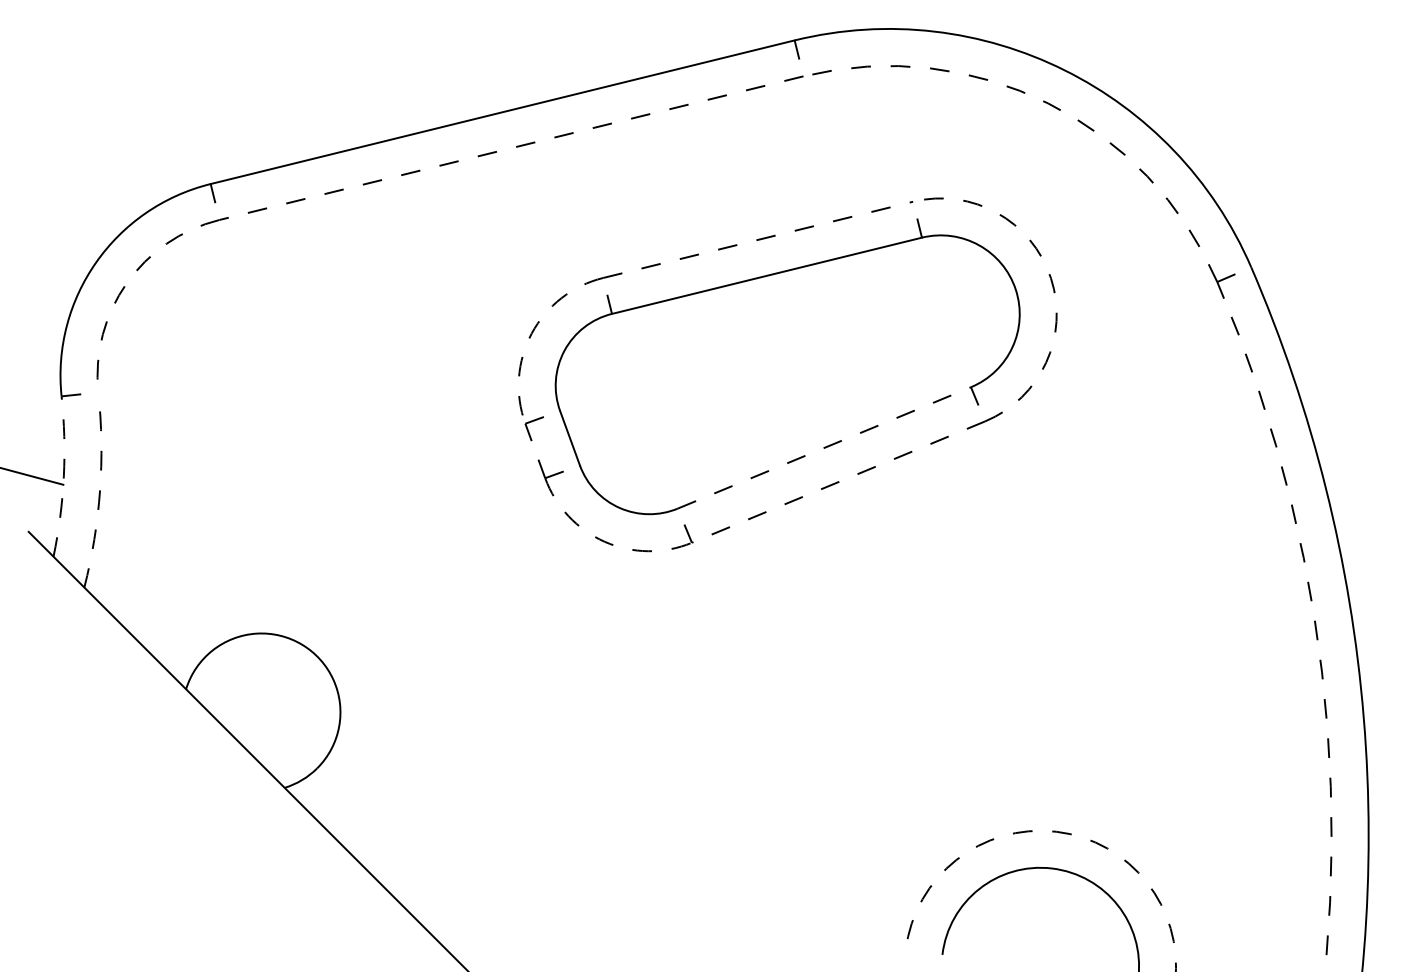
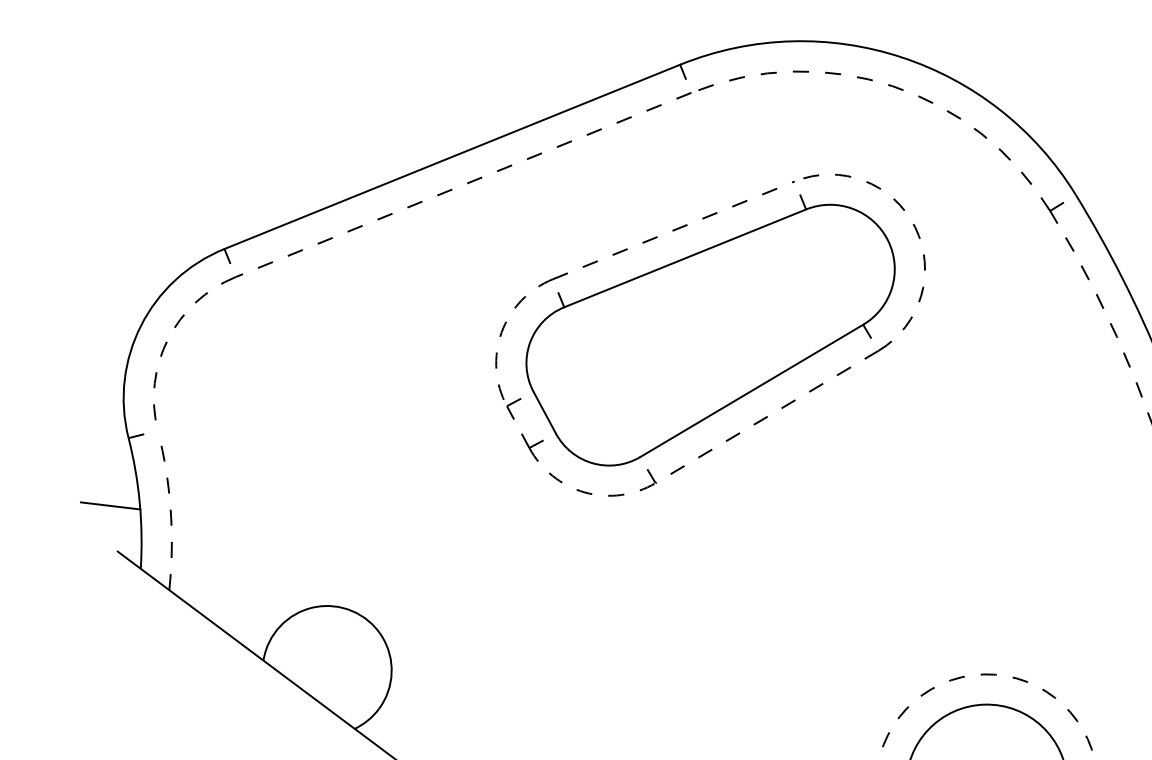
line: (824, 447) -> (751, 390), dashed -> solid
arc: (63, 476) -> (139, 502), dashed -> solid

